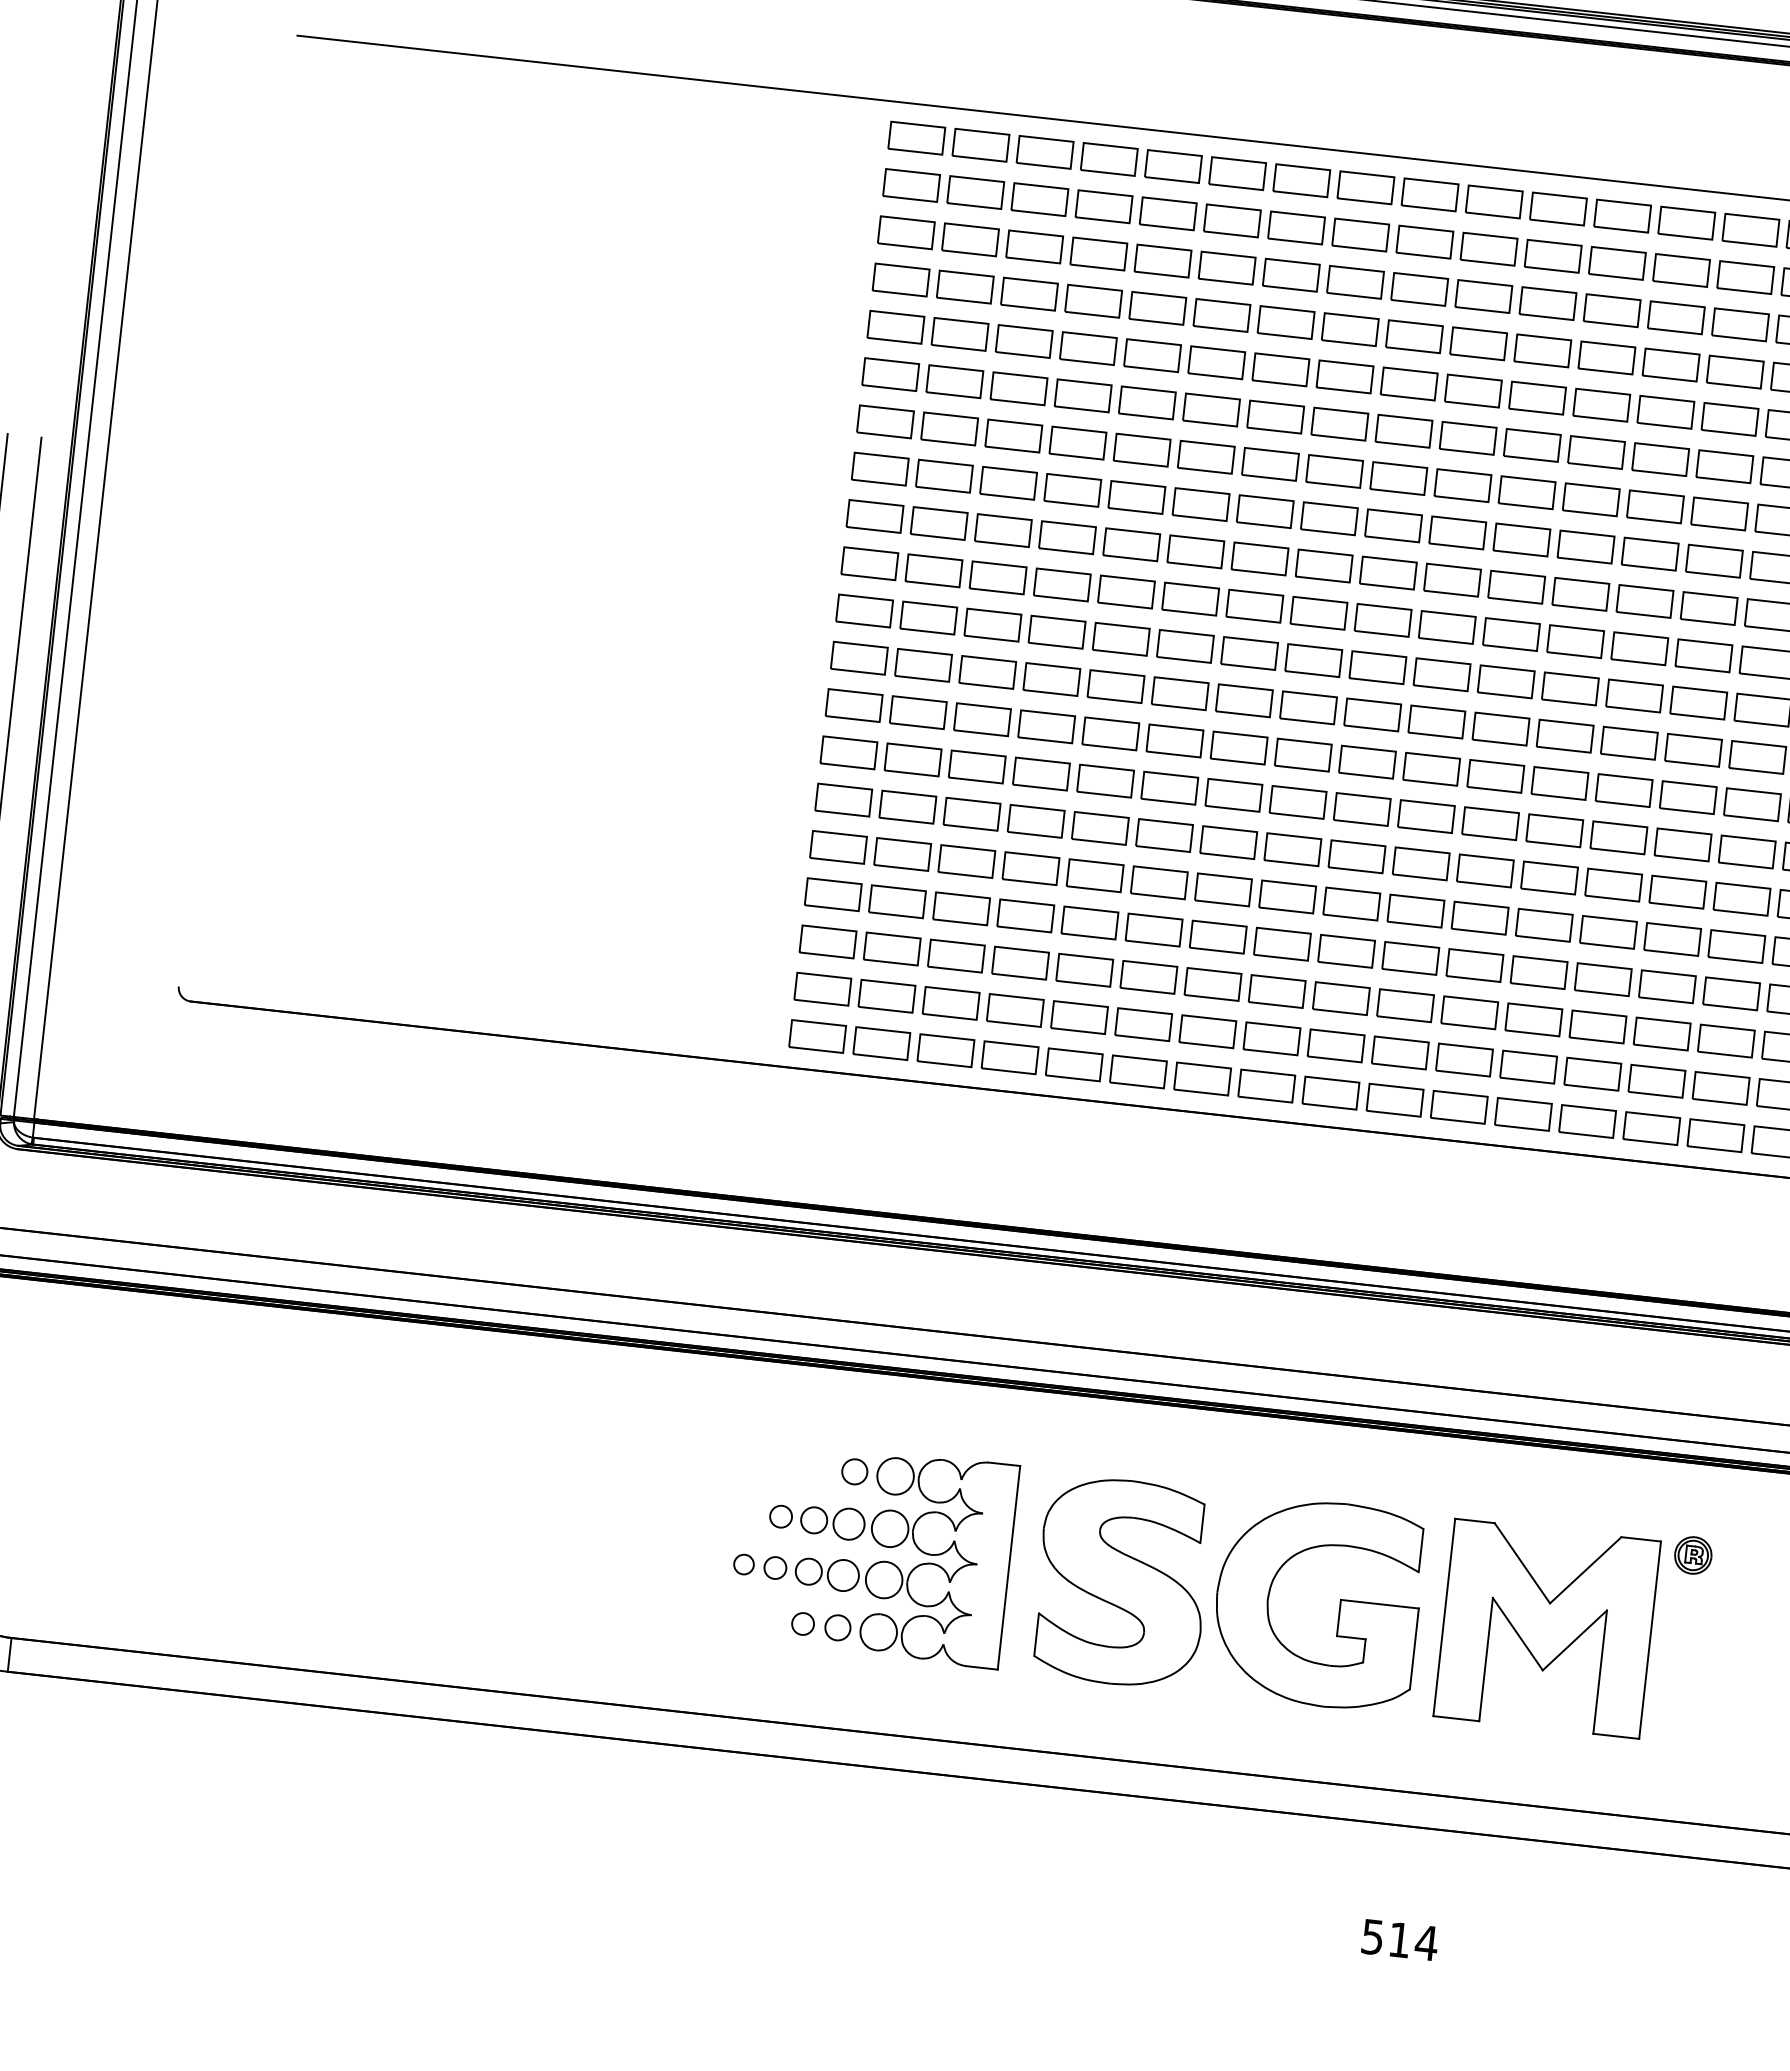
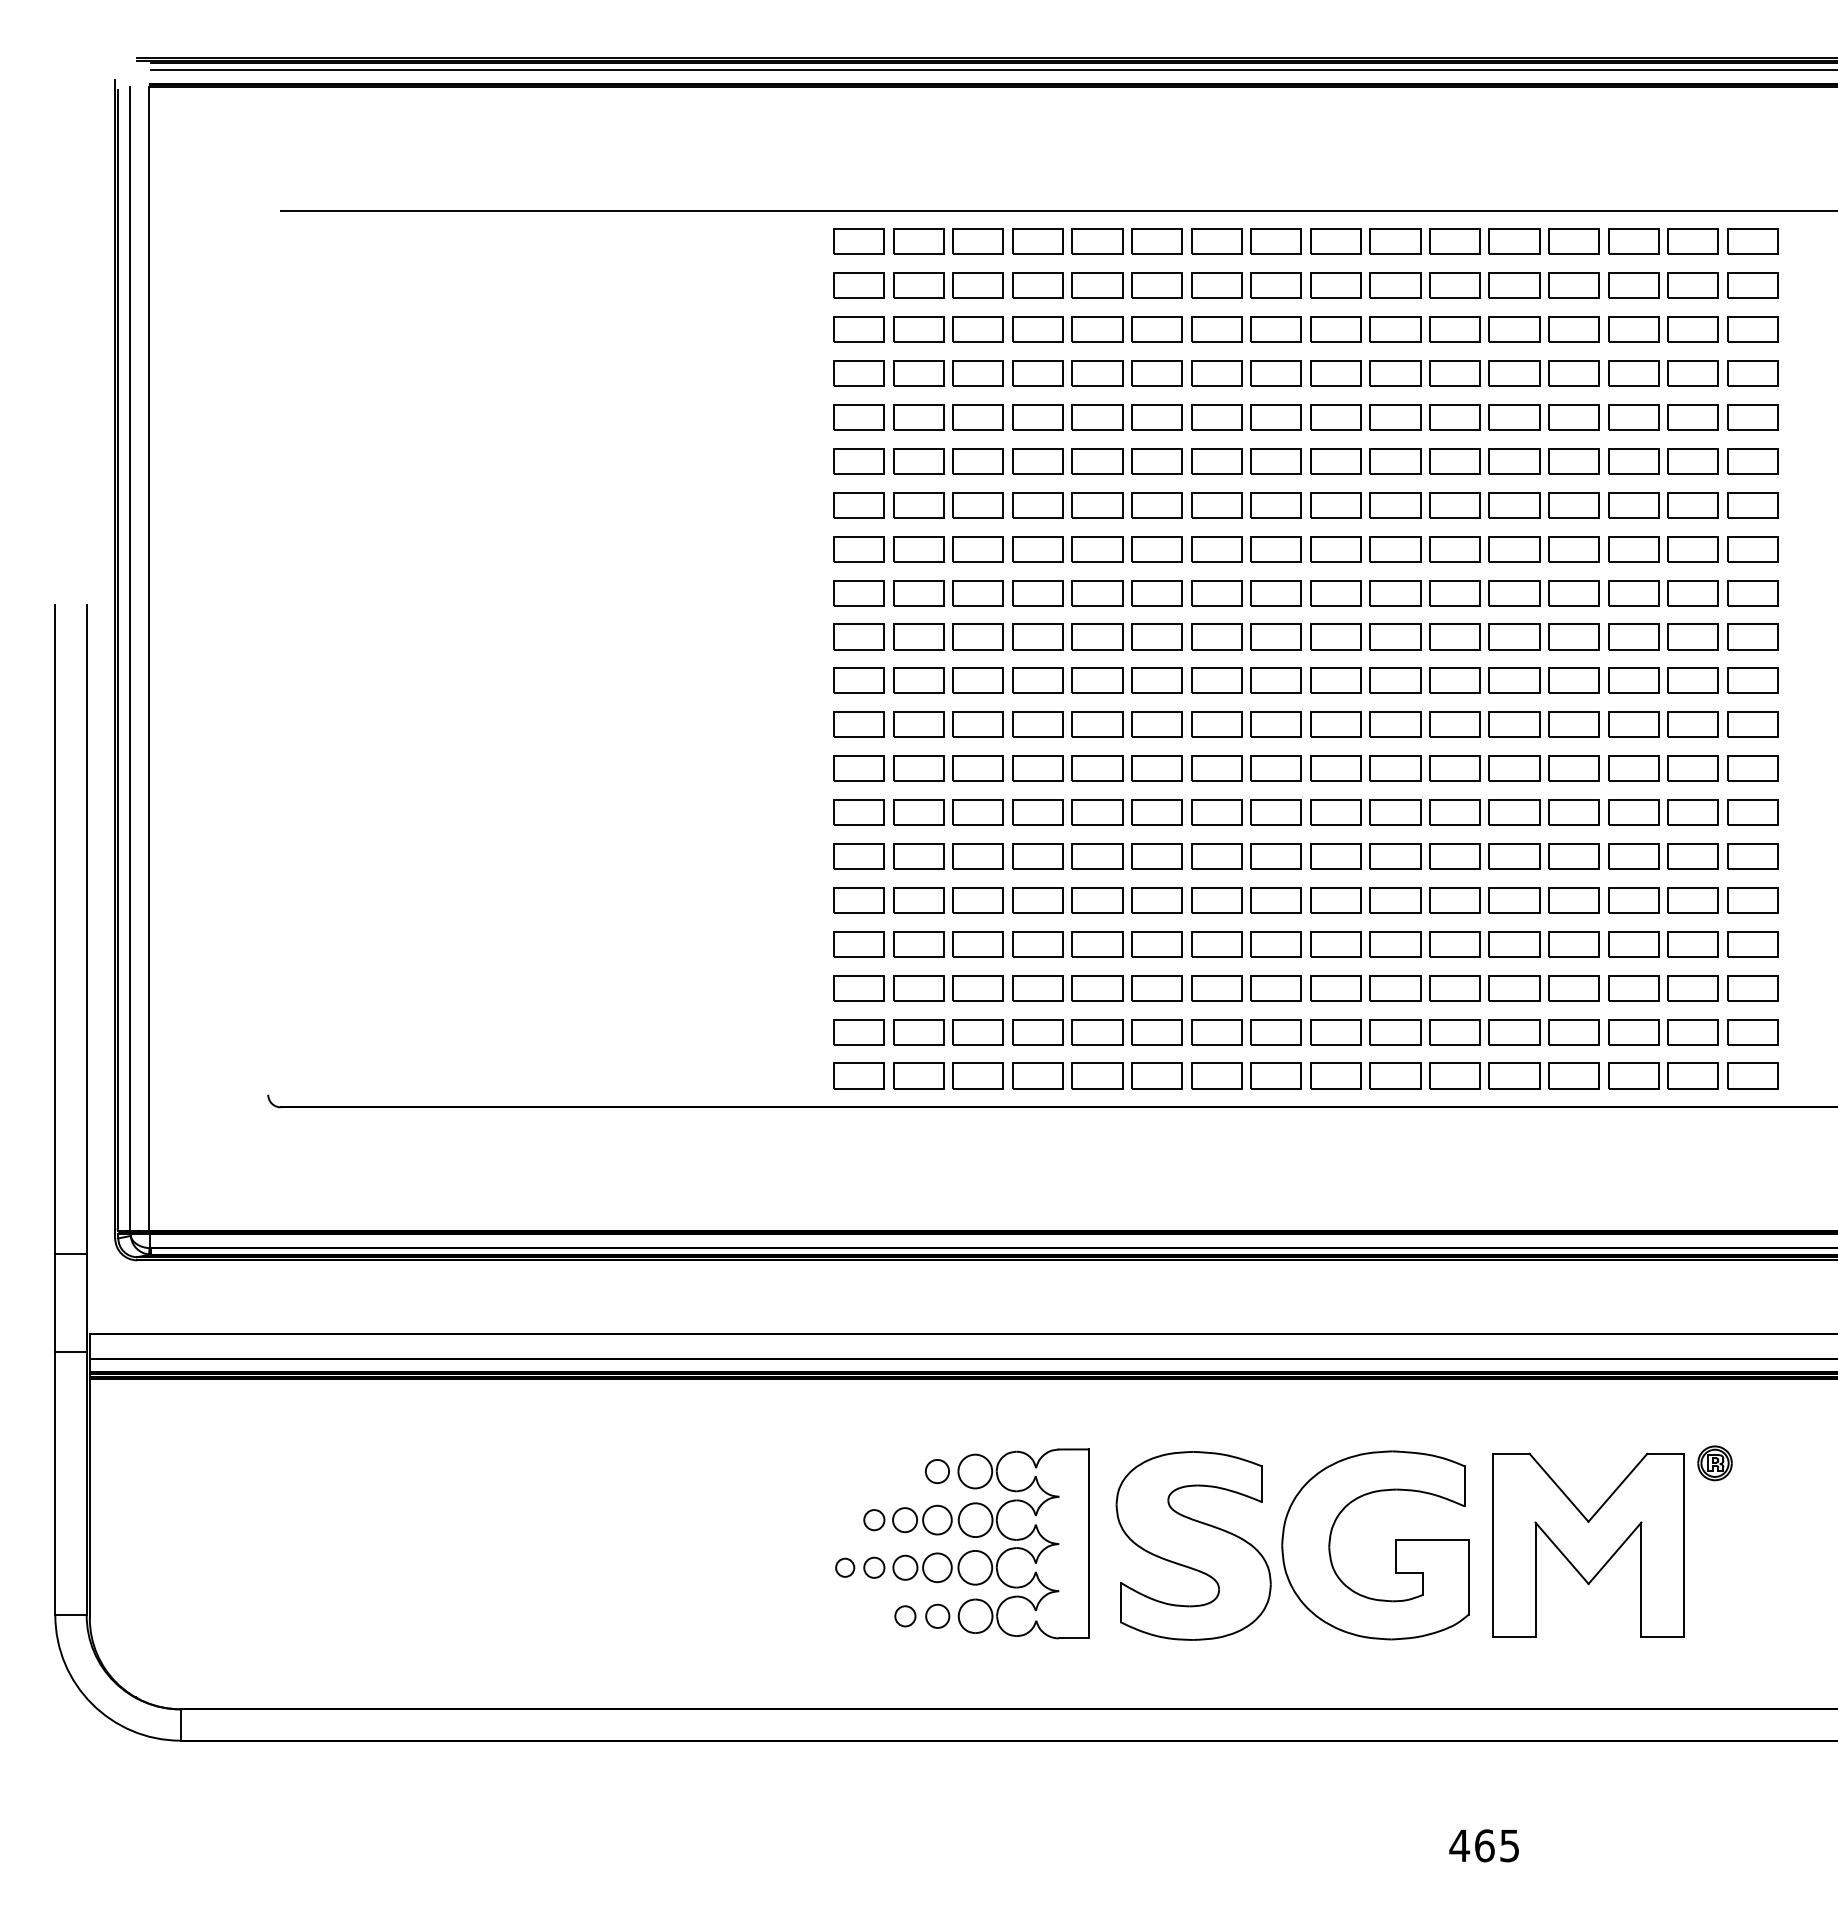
text: (1399, 1939) -> (1484, 1845), 514 -> 465

